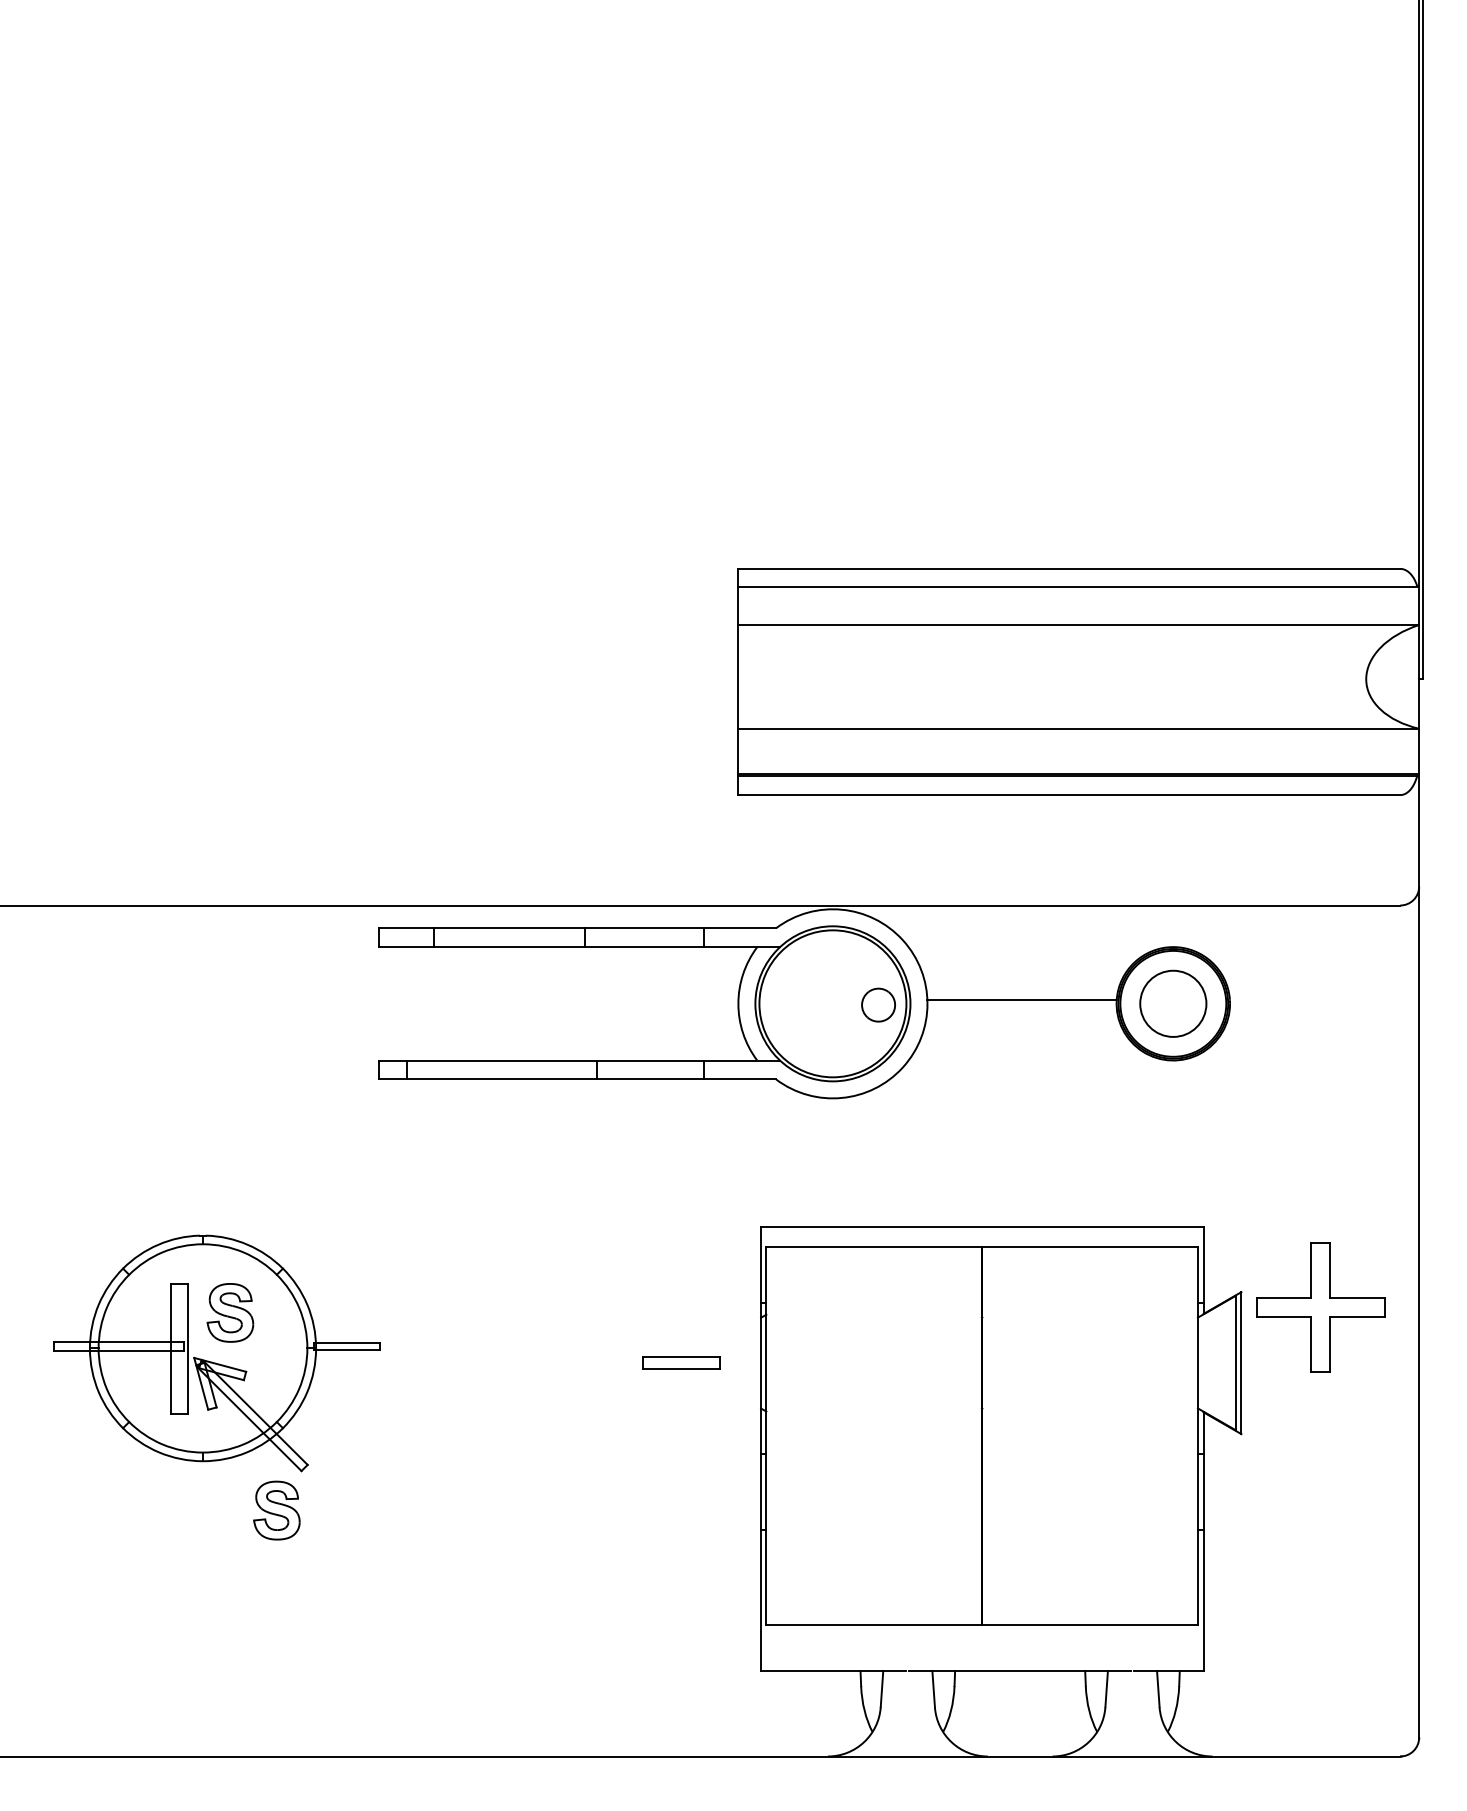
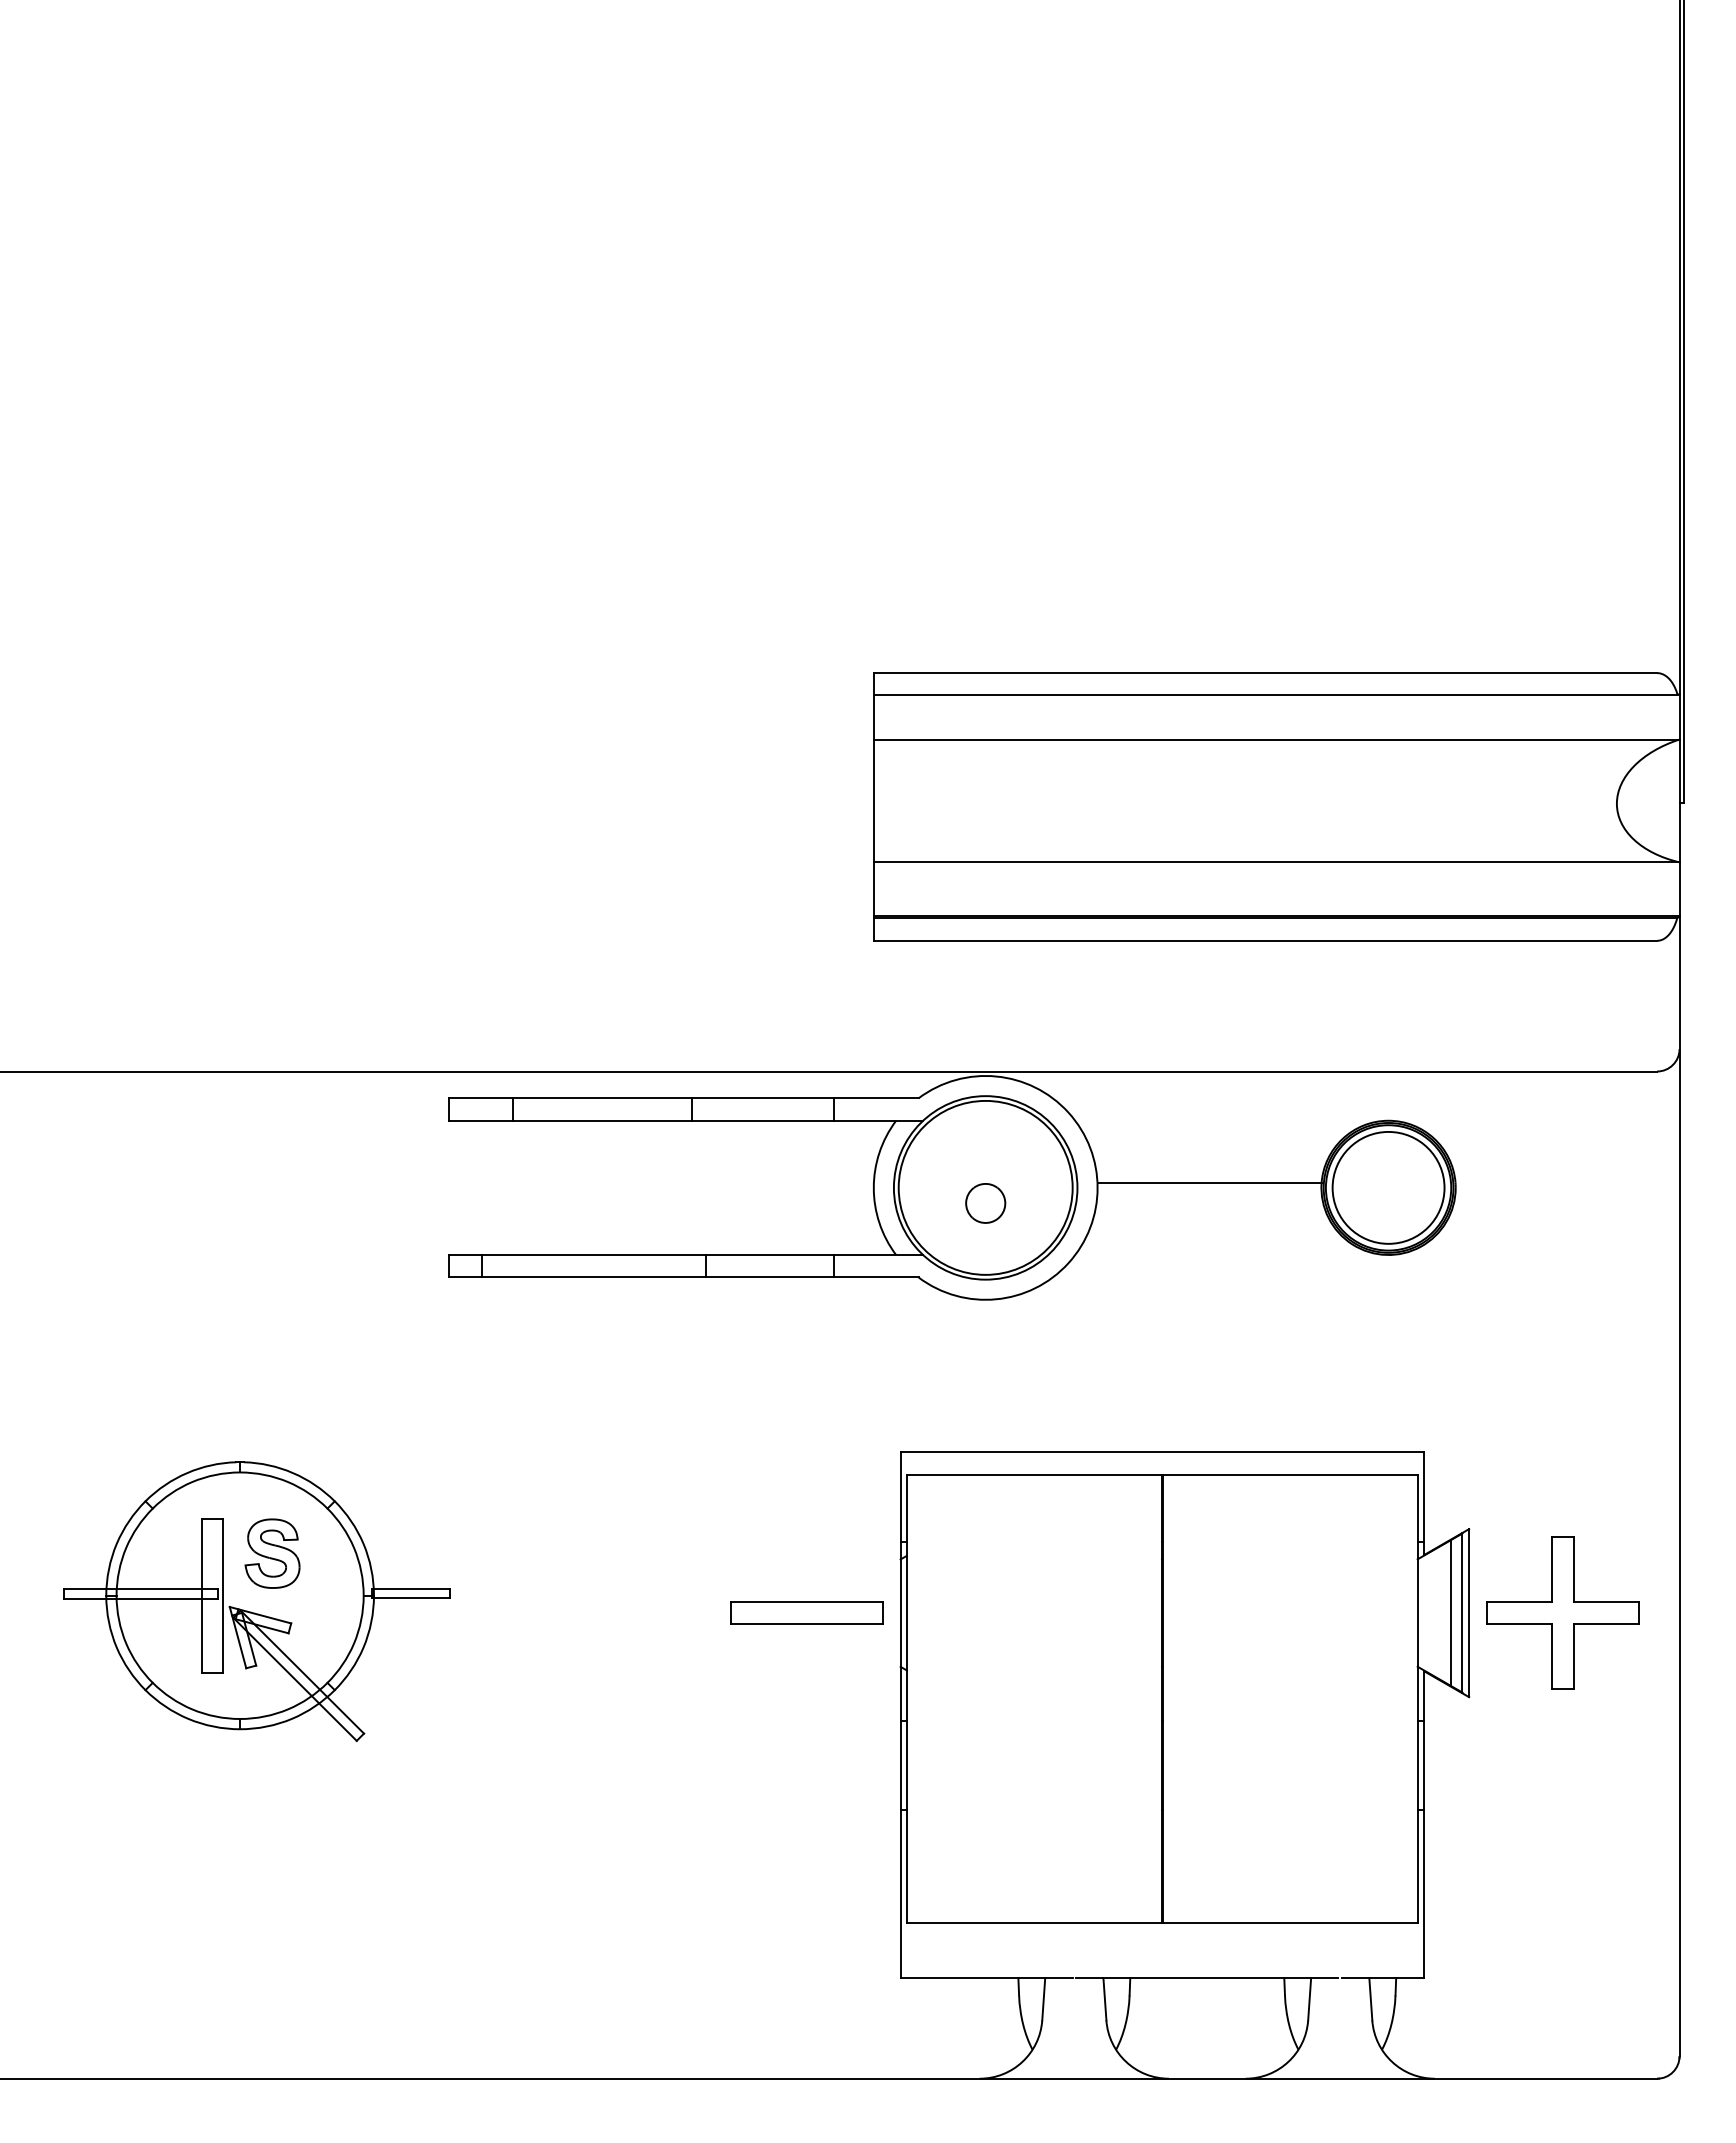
circle: (1173, 1003) -> (1388, 1187), size x1.43
part: (878, 1005) -> (985, 1203), moved
part: (1320, 1306) -> (1562, 1612), moved
part: (681, 1362) -> (806, 1612), size x1.67
line: (1226, 1362) -> (1451, 1612), added
part: (276, 1510) -> (327, 1787), removed

